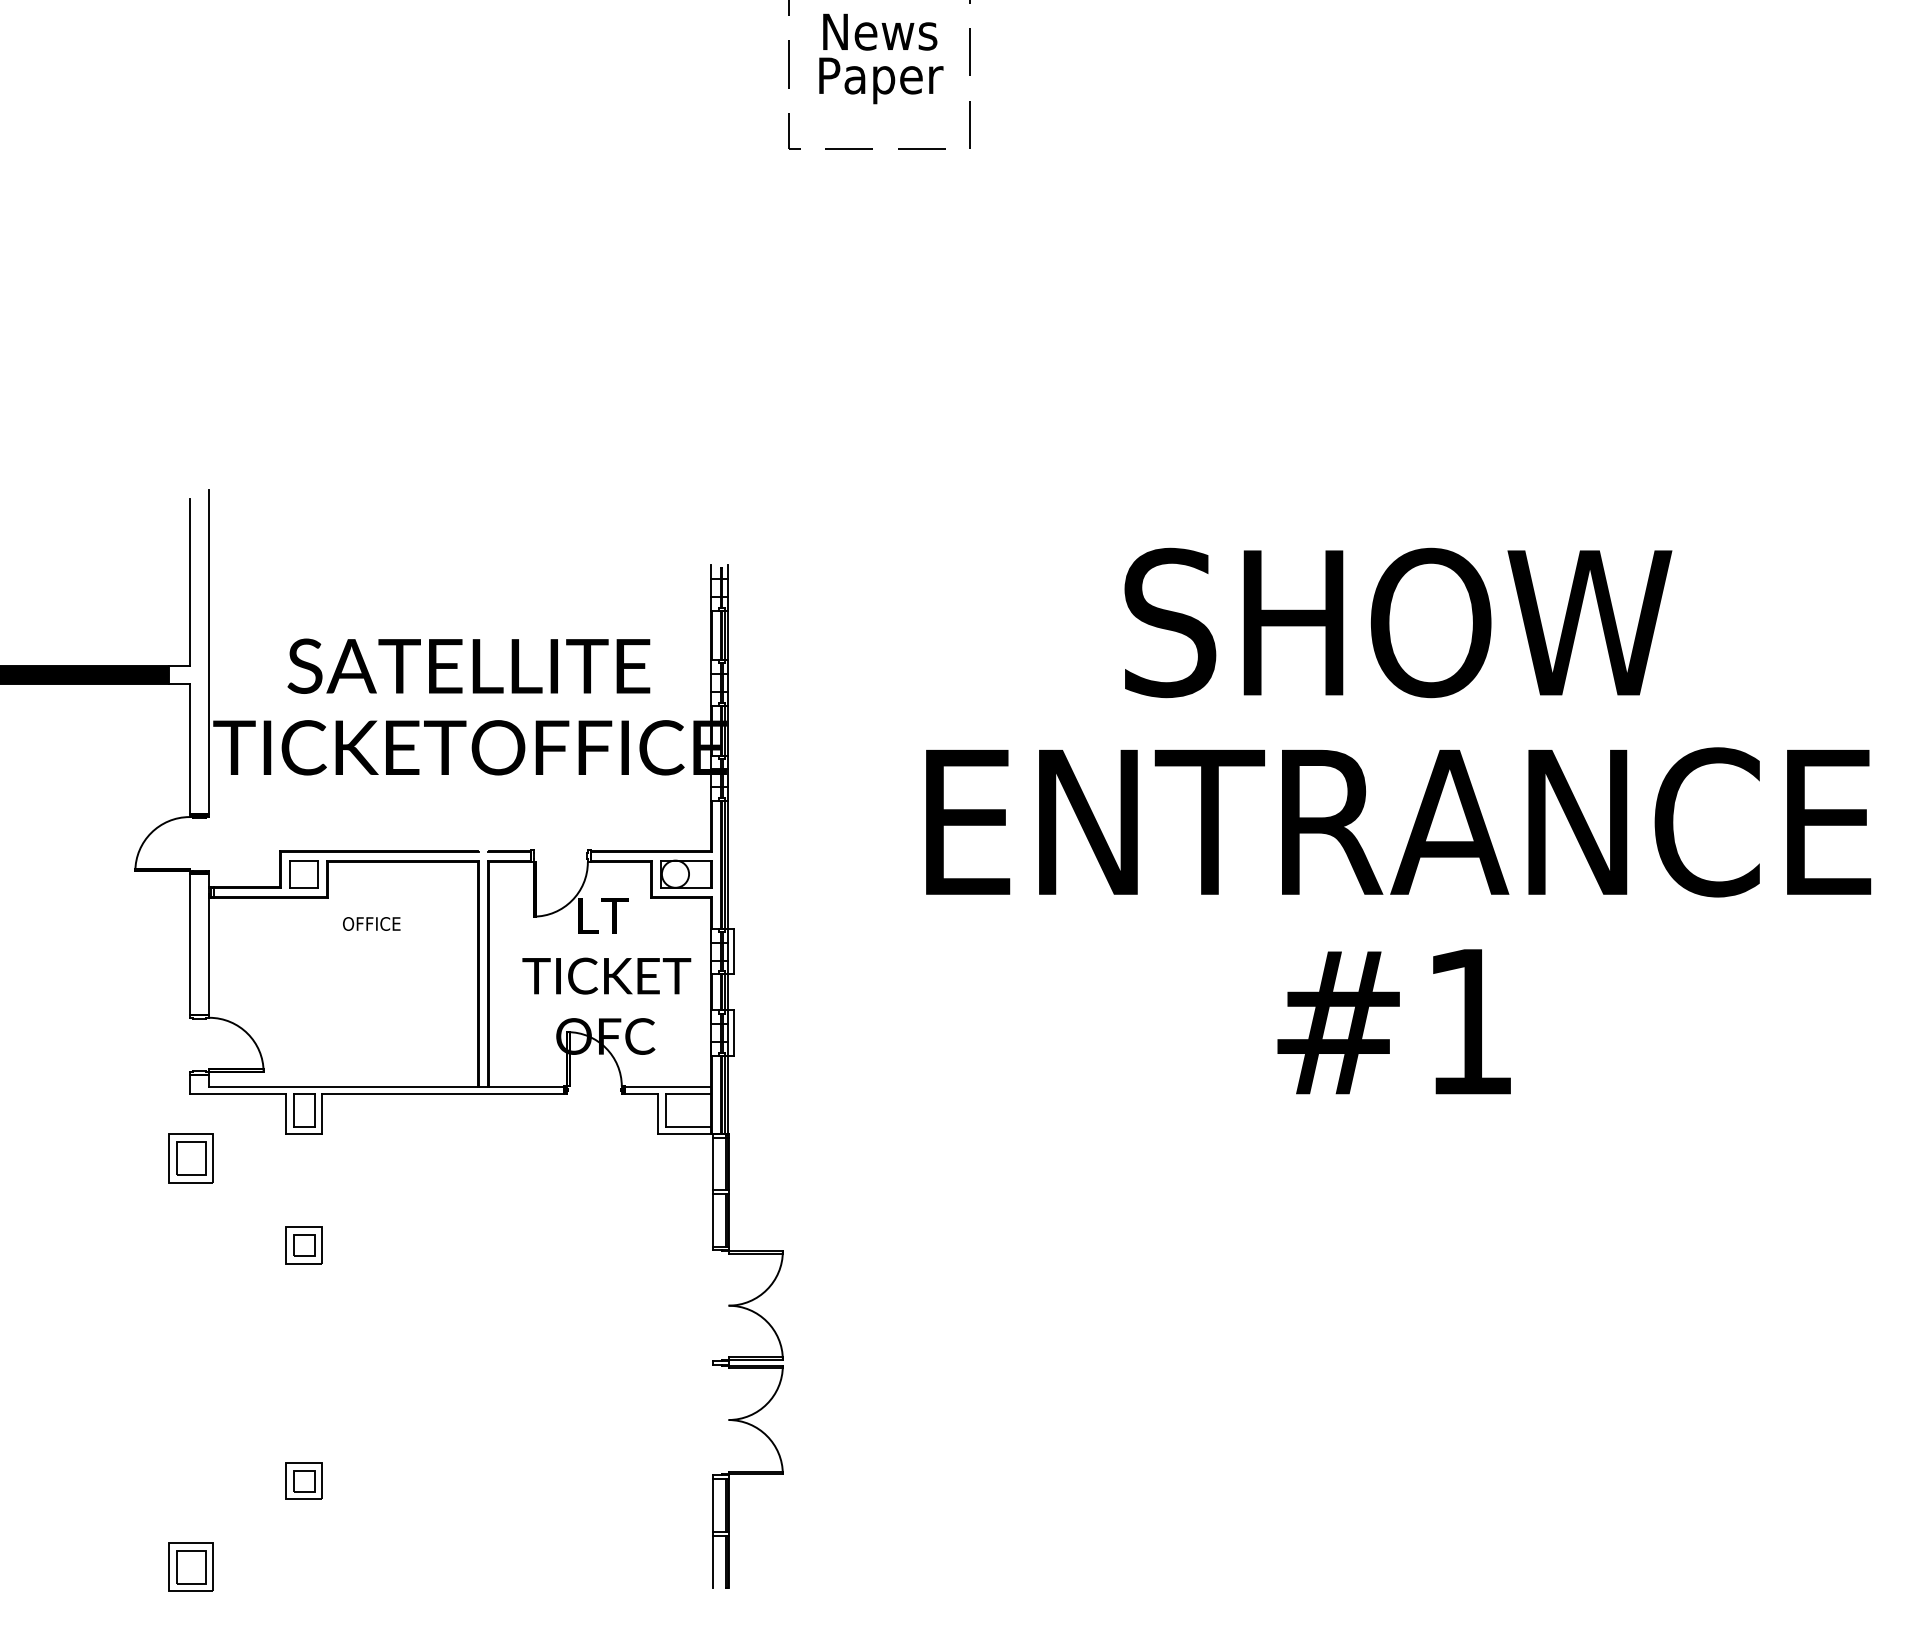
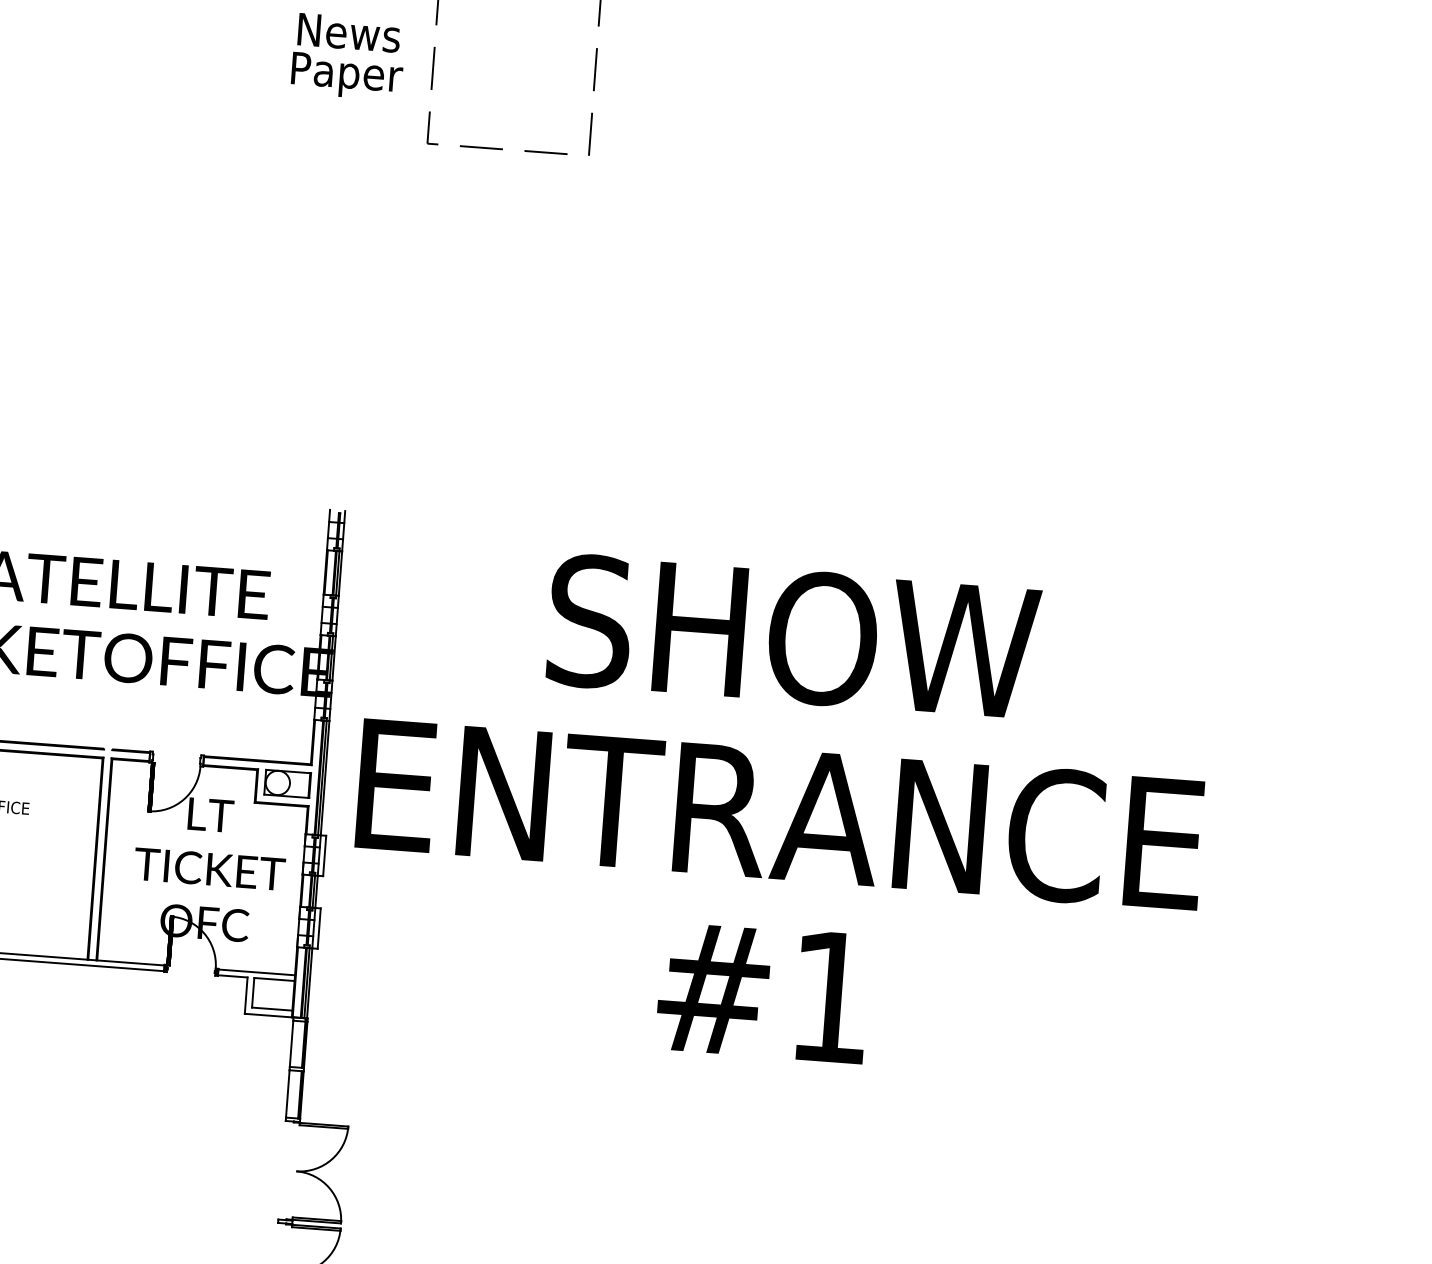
text: (881, 58) -> (348, 56), moved
text: (1398, 820) -> (780, 812), moved

